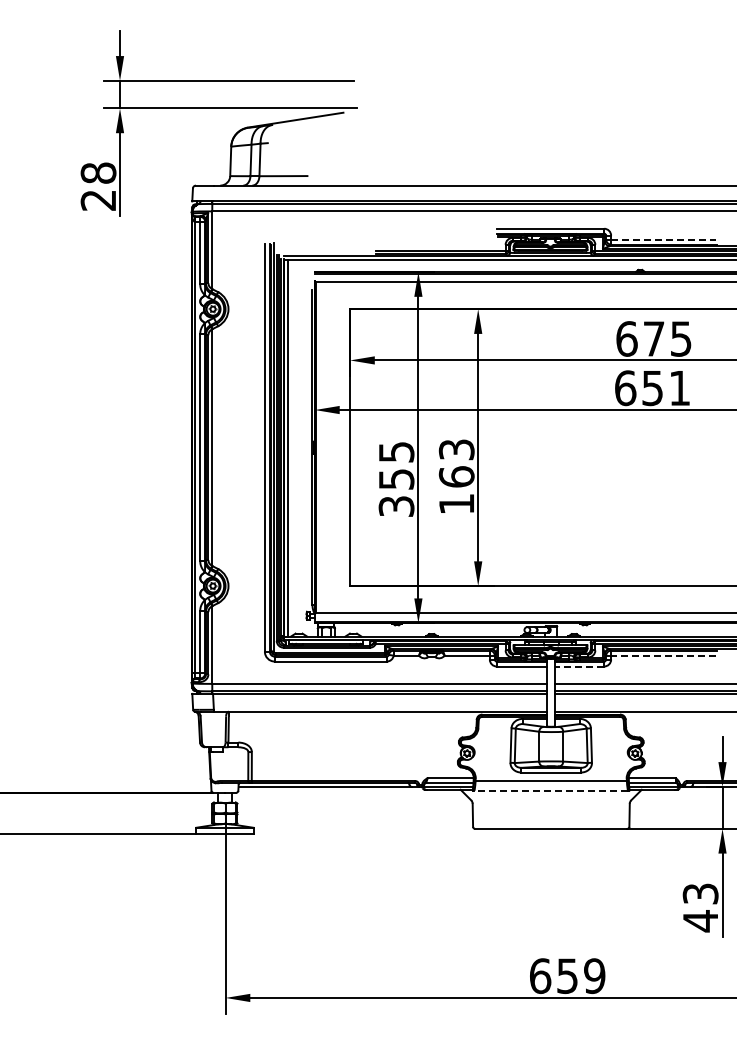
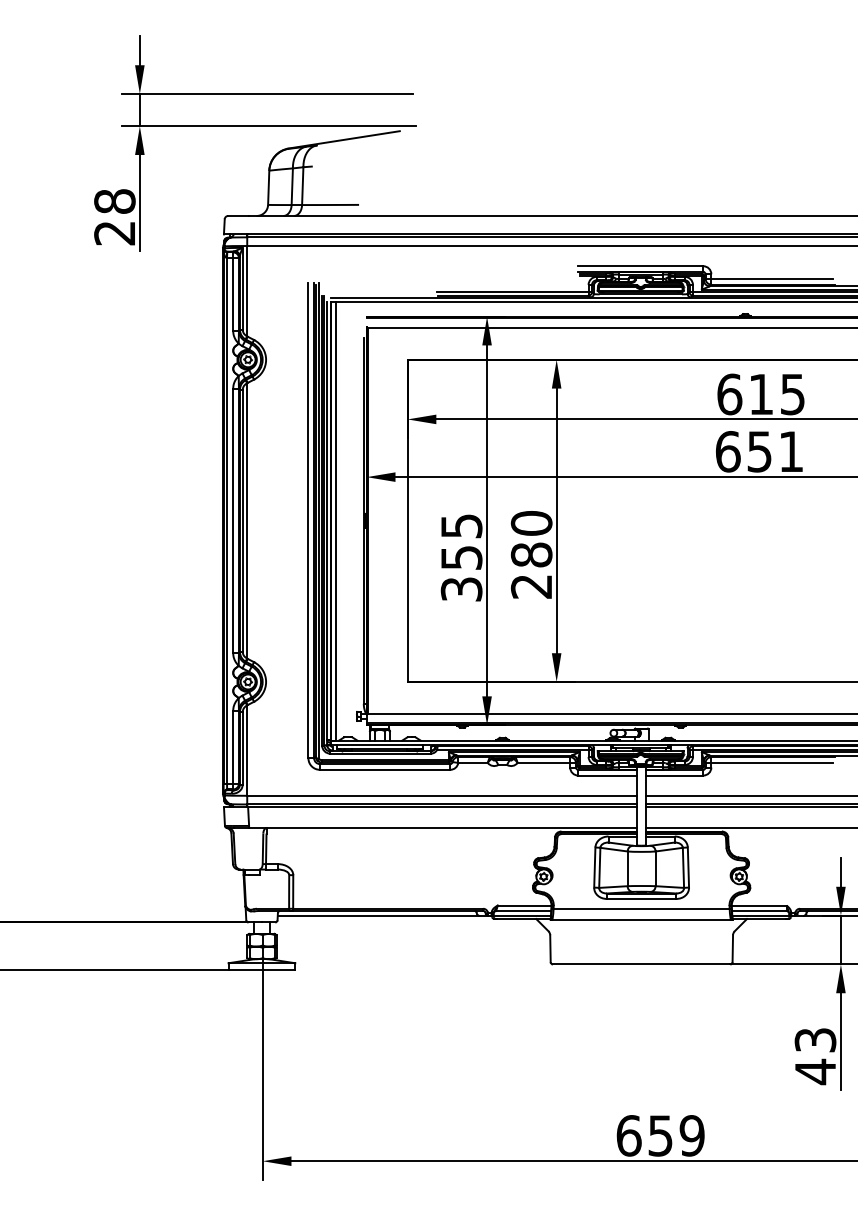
line: (663, 239) -> (772, 278), dashed -> solid
text: (654, 338) -> (761, 393), 675 -> 615
text: (456, 476) -> (531, 554), 163 -> 280
line: (662, 655) -> (771, 762), dashed -> solid
line: (579, 666) -> (674, 775), dashed -> solid
line: (551, 790) -> (641, 919), dashed -> solid

